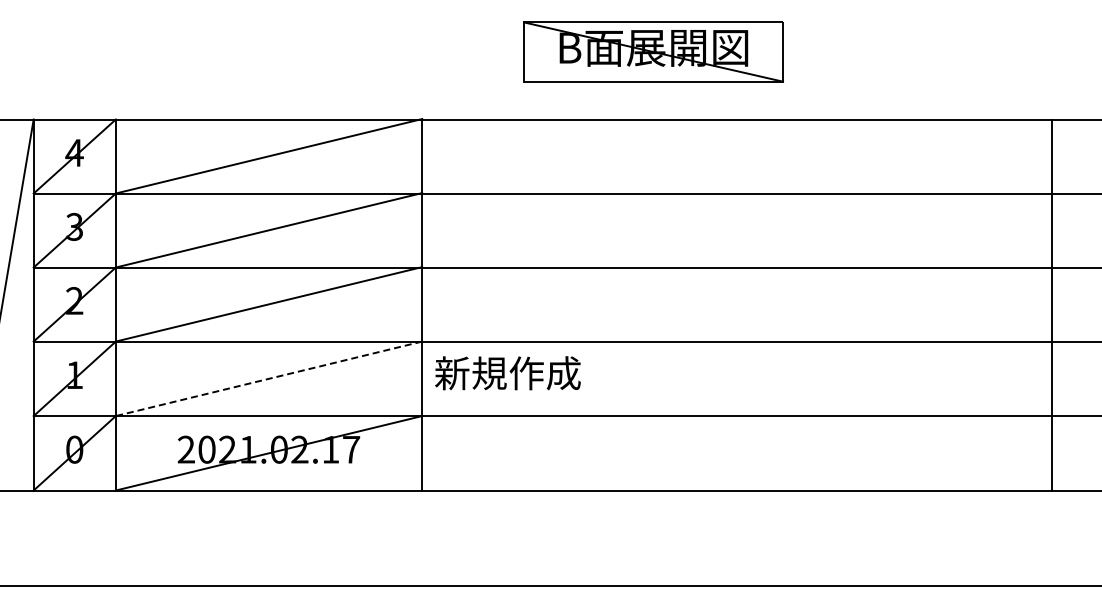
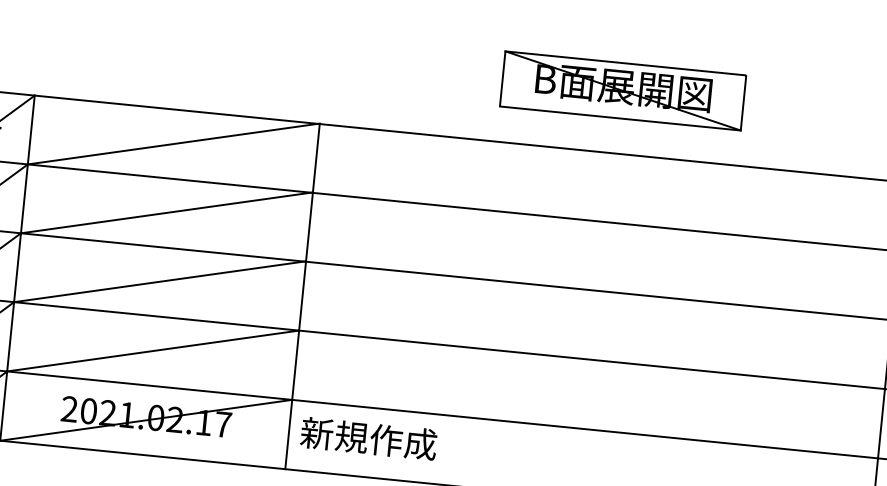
part: (653, 51) -> (623, 90), moved
text: (507, 373) -> (368, 438), moved
line: (269, 378) -> (153, 350), dashed -> solid

